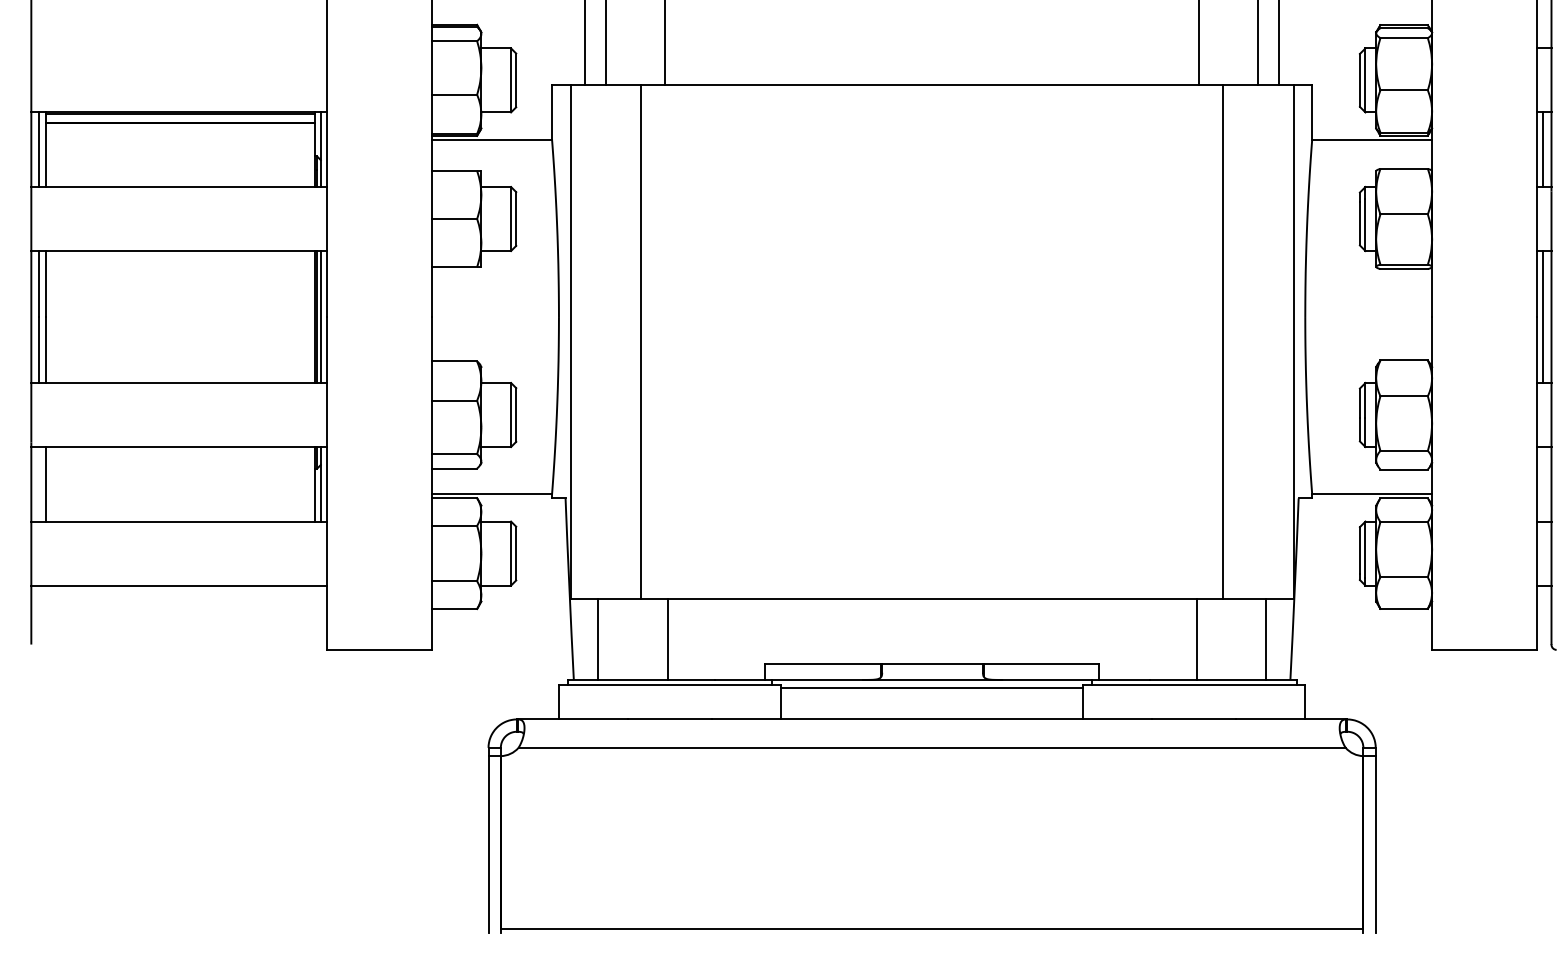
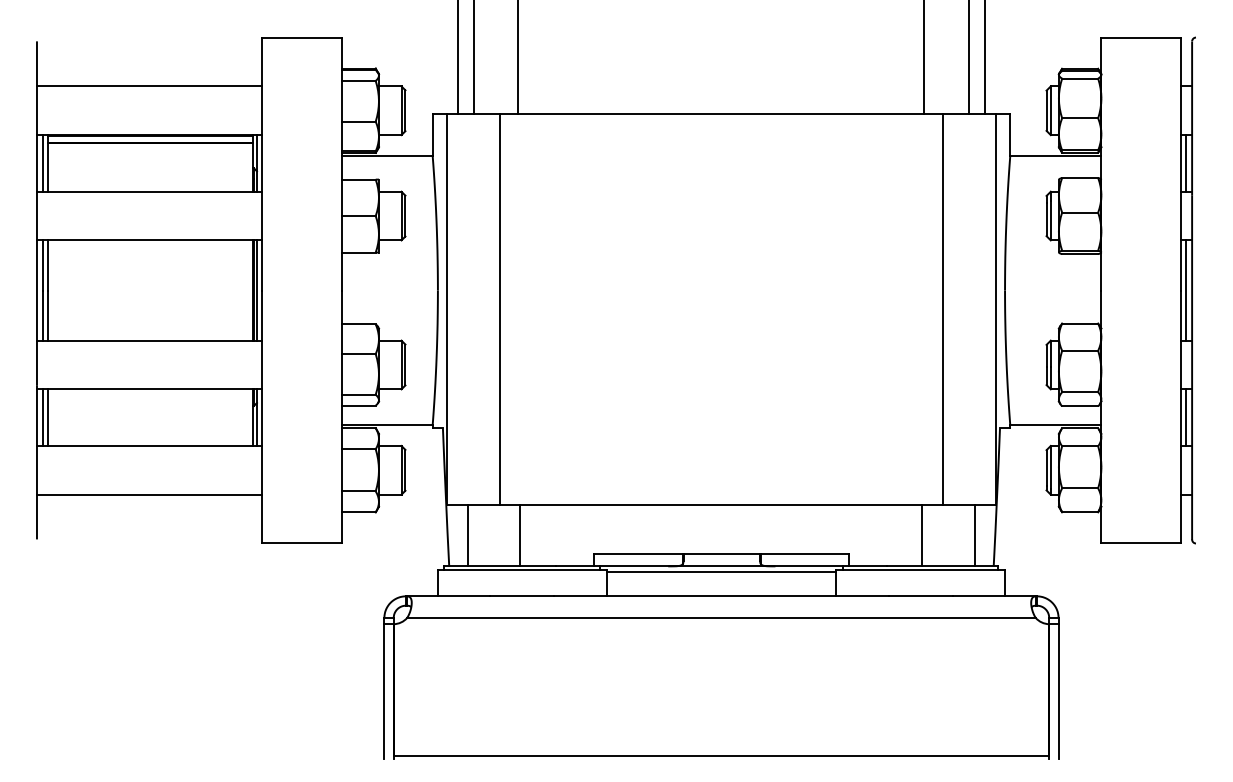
line: (178, 48) -> (148, 86), added
line: (39, 484) -> (43, 417), added
line: (1542, 484) -> (1185, 417), added

